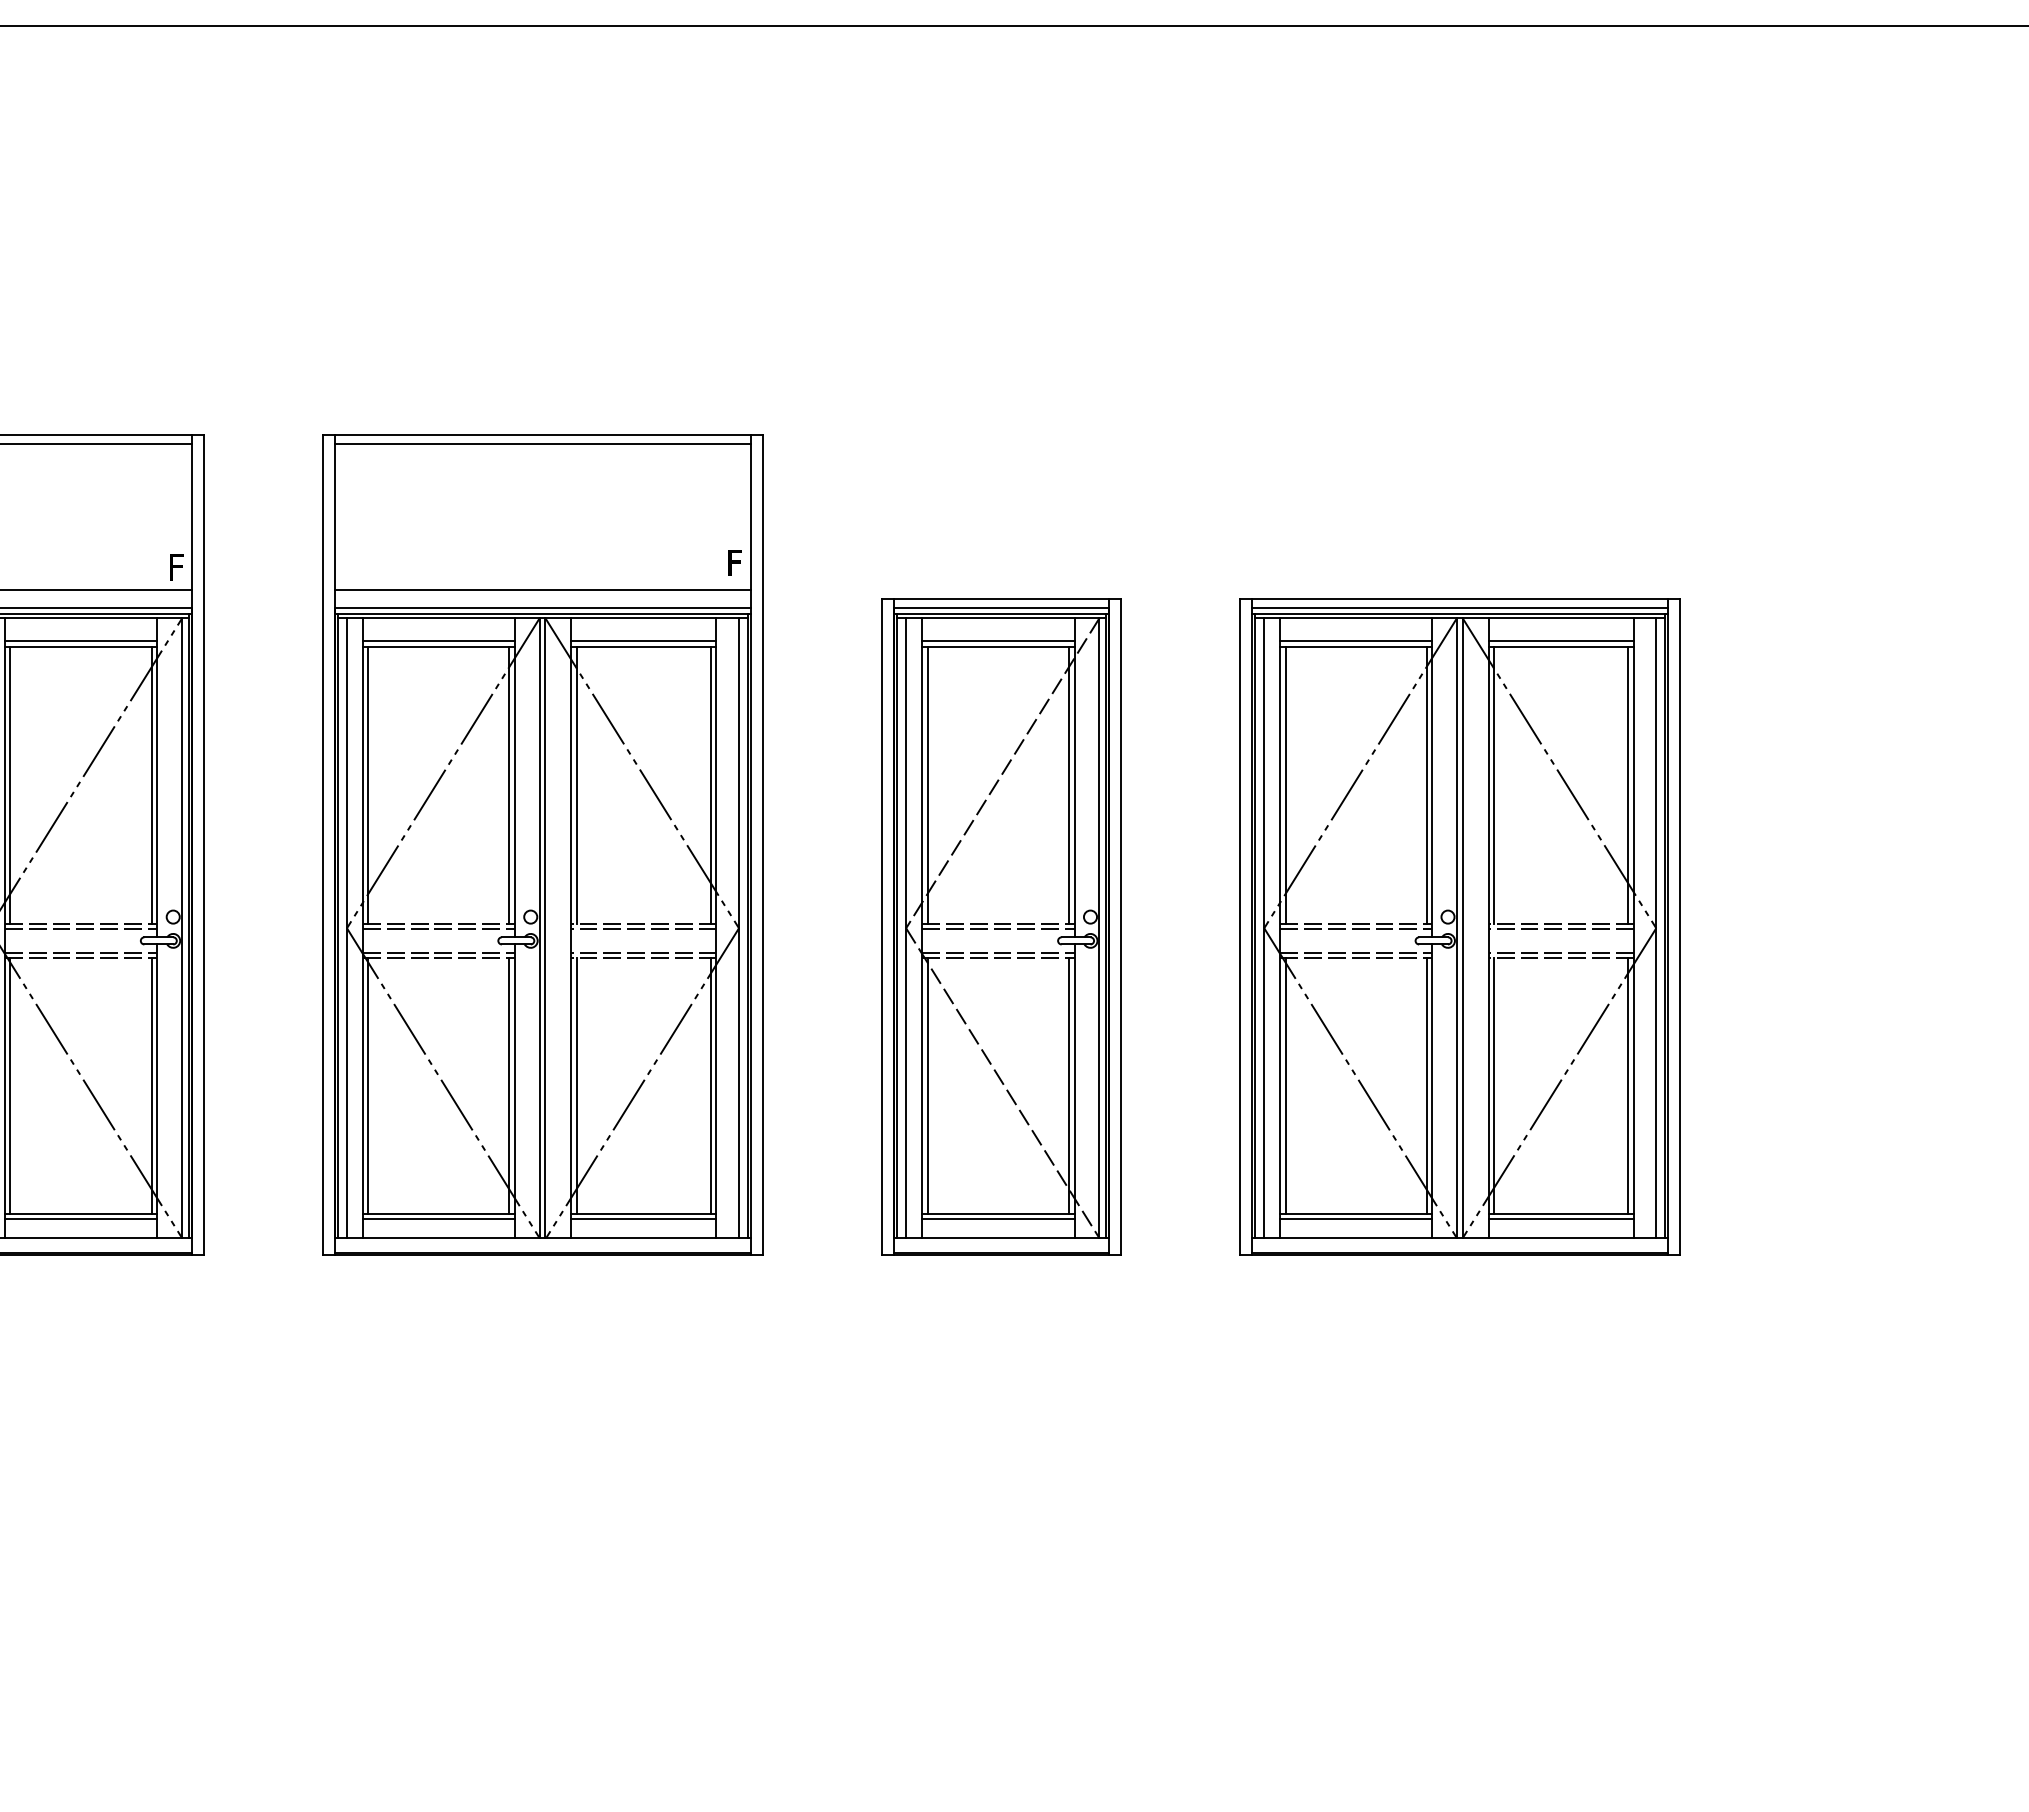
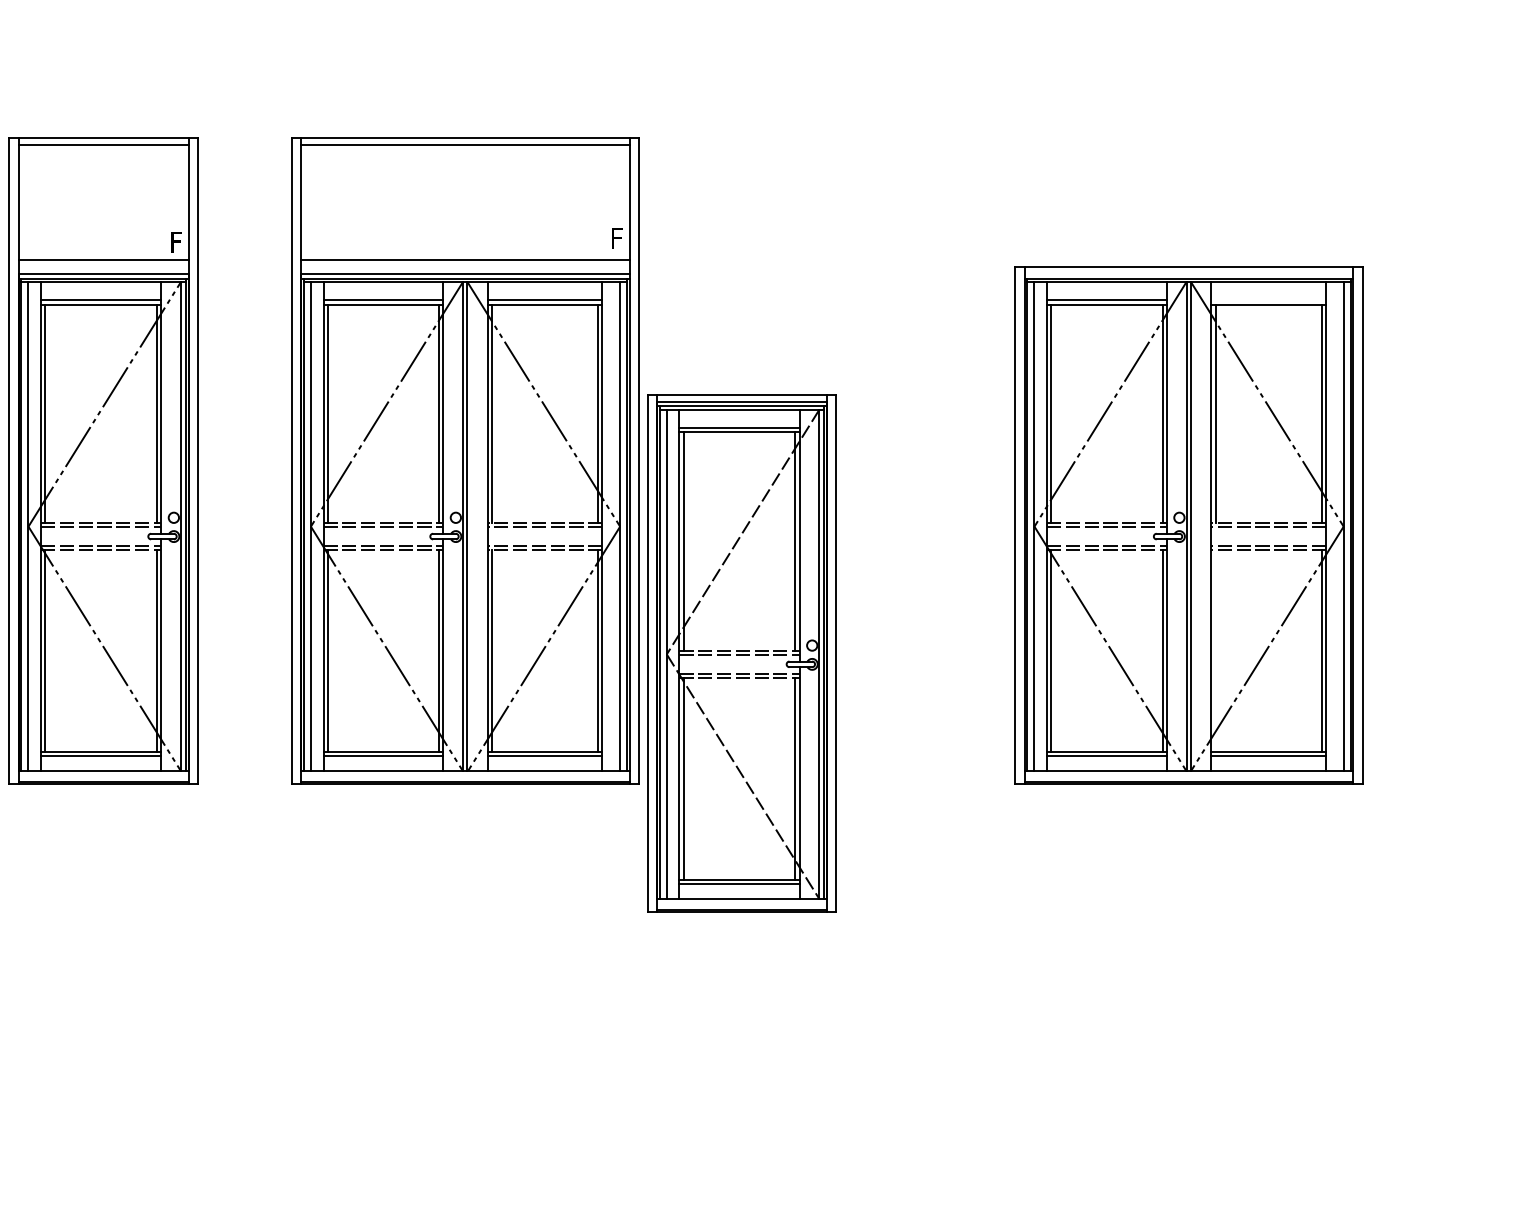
line: (1460, 607) -> (1189, 273), removed
line: (1560, 641) -> (1268, 300), removed
part: (1001, 926) -> (742, 653), moved
line: (1493, 1085) -> (1215, 650), removed

